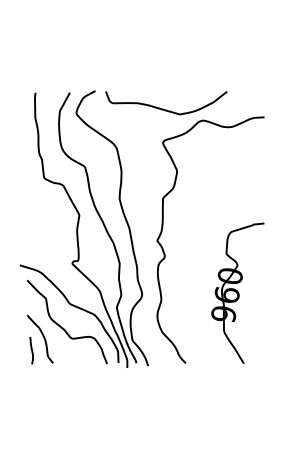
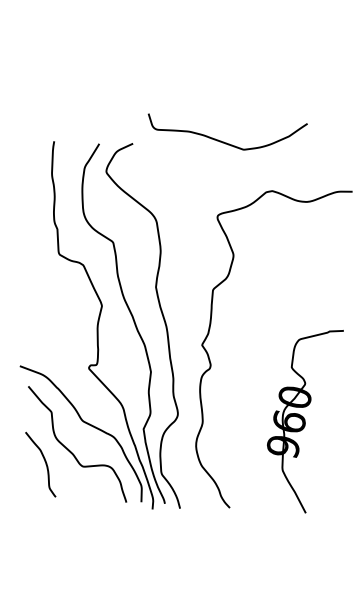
curve: (163, 108) -> (222, 140), moved
line: (31, 350) -> (28, 478), removed

